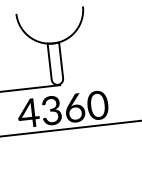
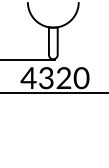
text: (74, 108) -> (63, 78), 4360 -> 4320

